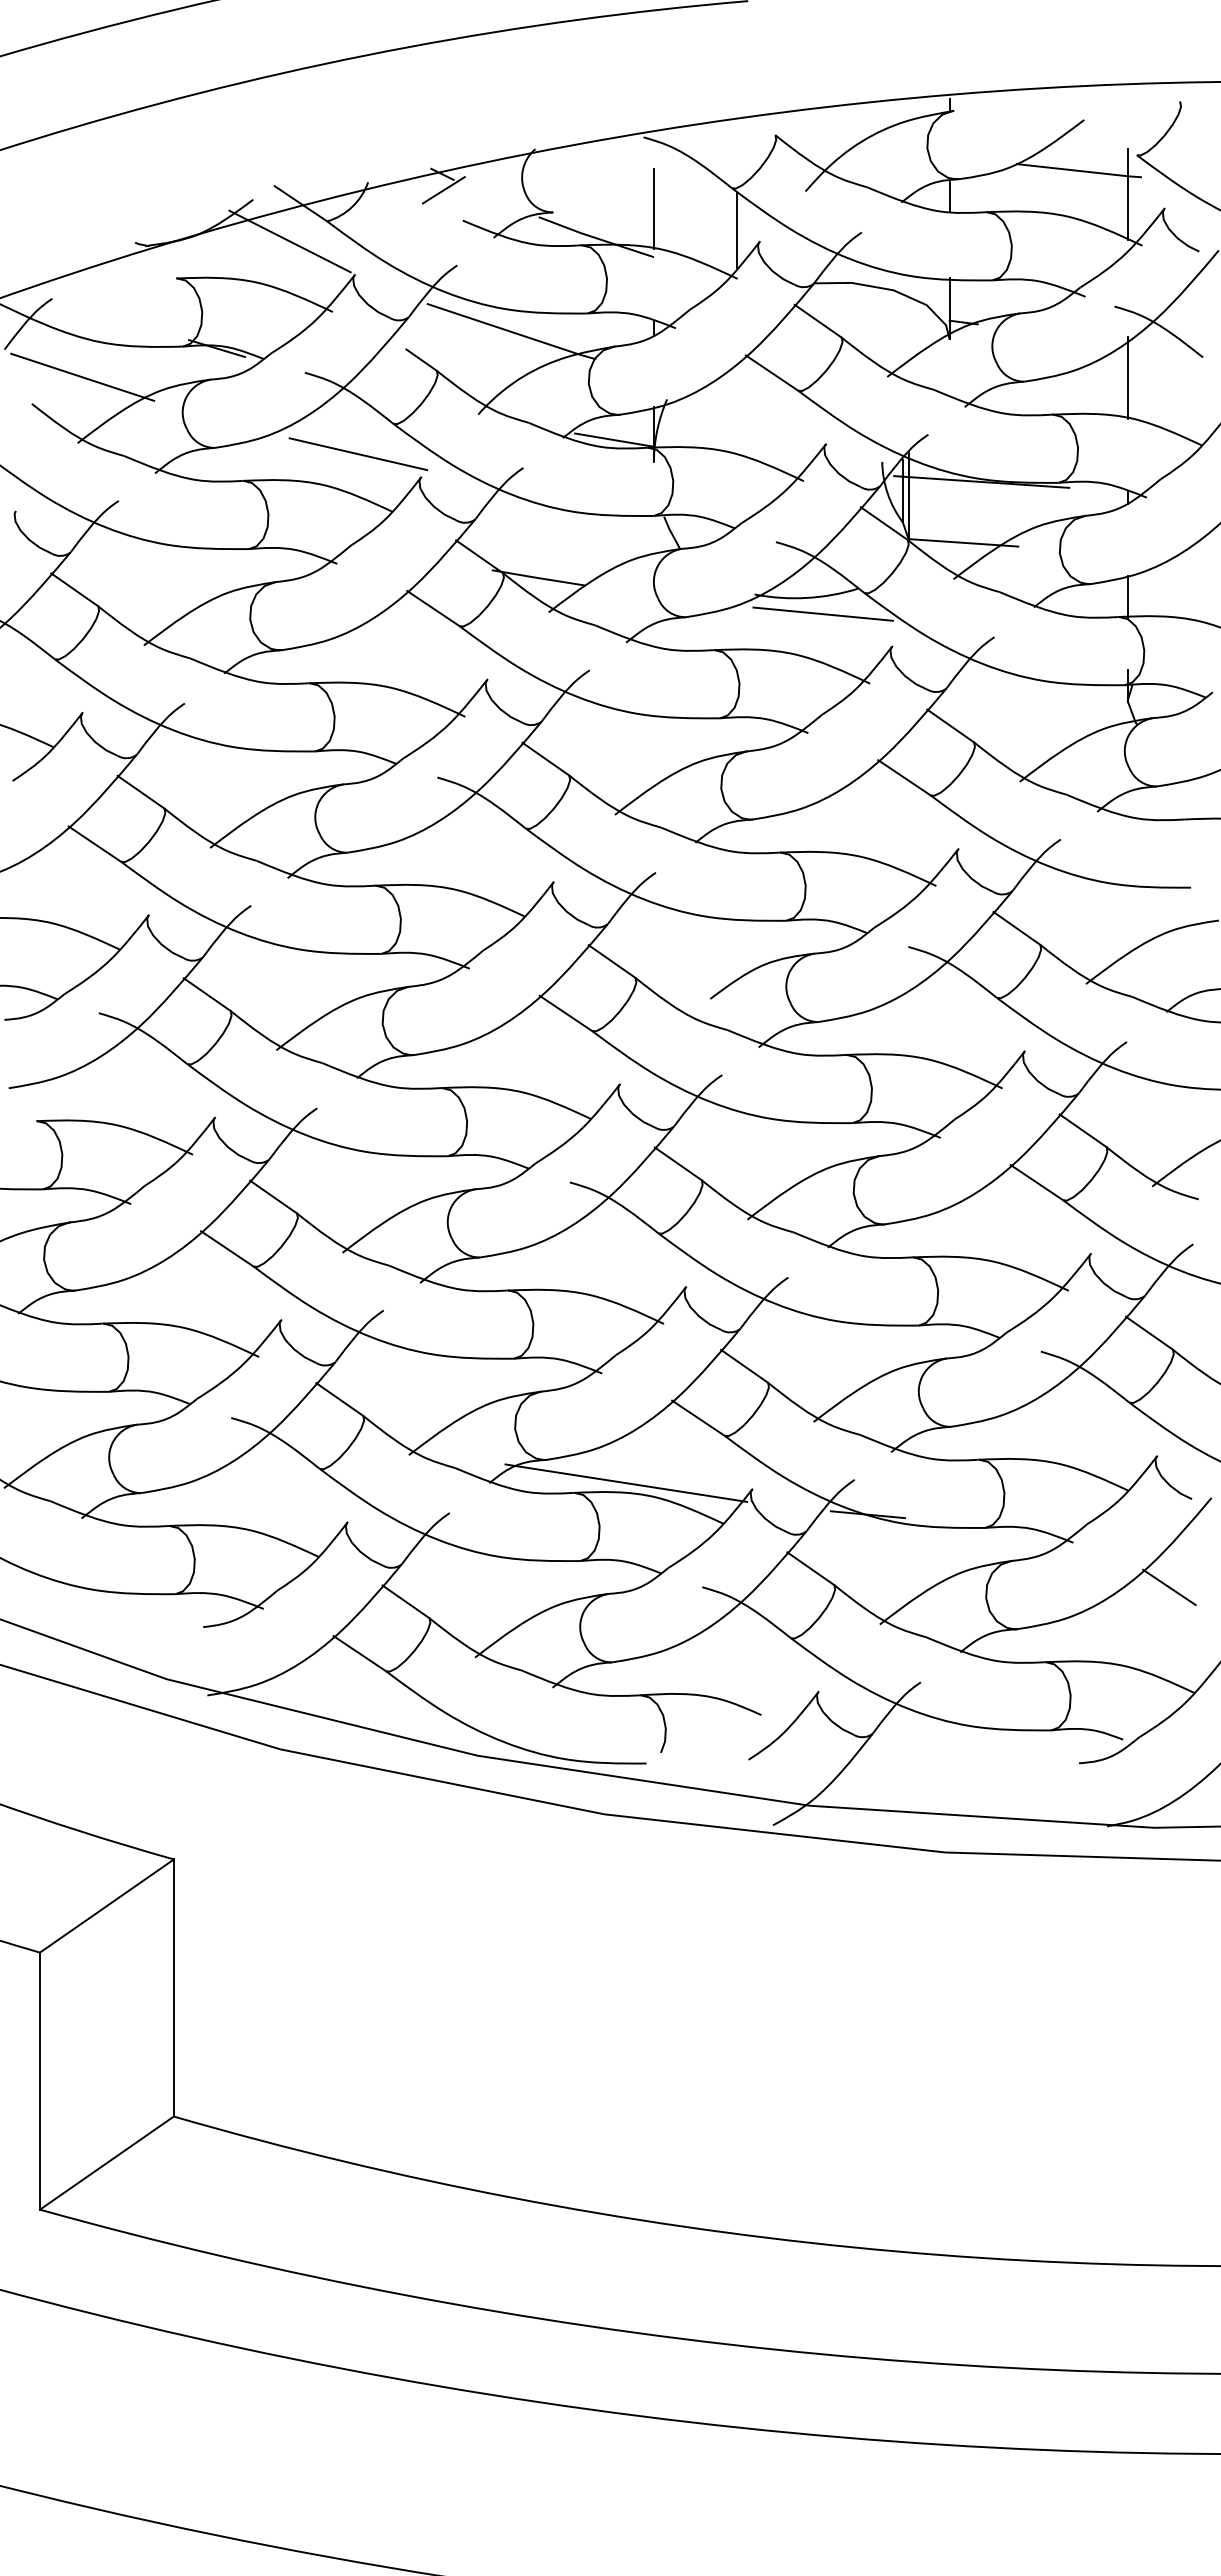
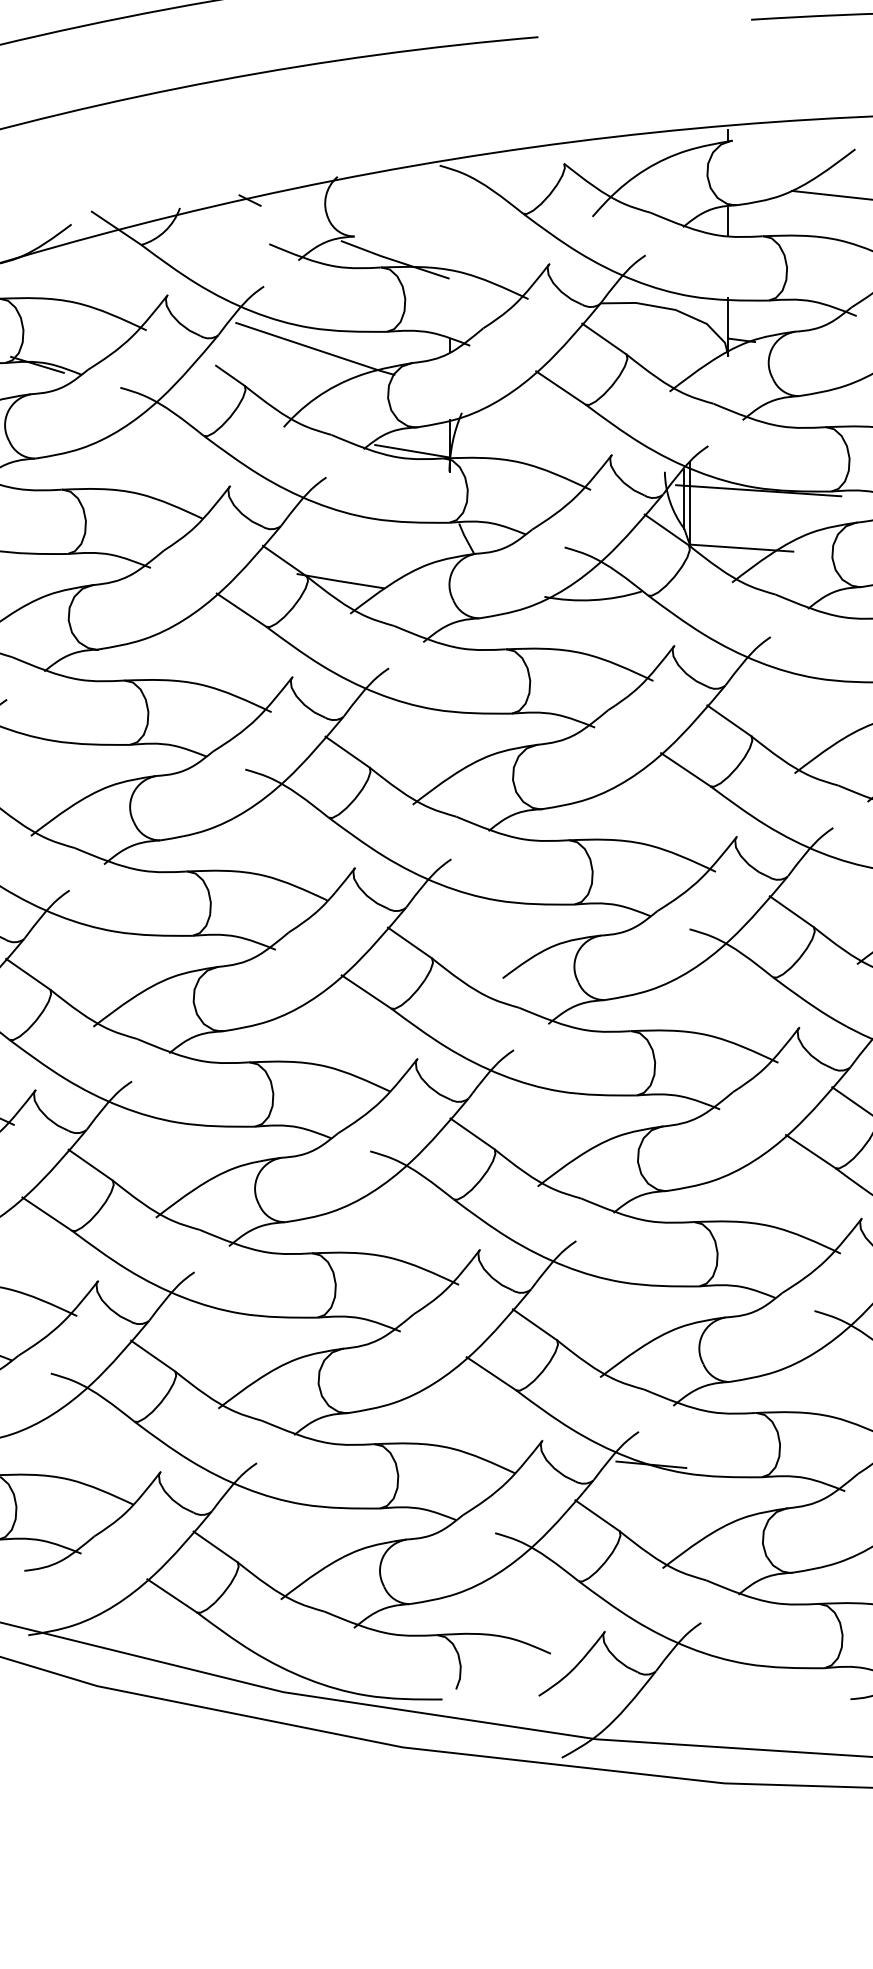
line: (443, 190) -> (251, 215), removed
line: (653, 209) -> (449, 233), removed
line: (737, 229) -> (528, 252), removed
line: (289, 241) -> (105, 263), removed
line: (358, 454) -> (170, 464), removed
line: (822, 613) -> (608, 614), removed
line: (626, 1482) -> (423, 1434), removed

